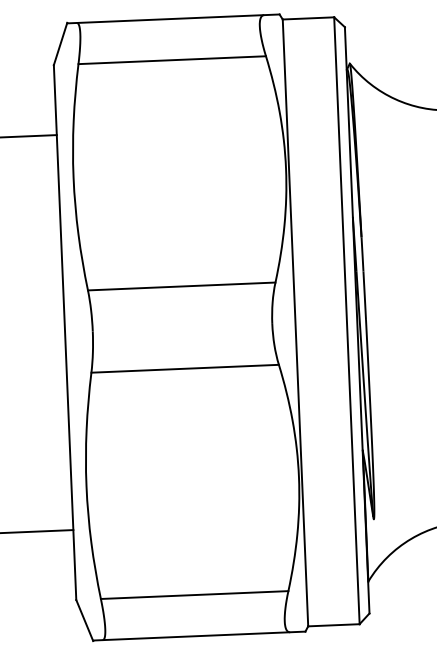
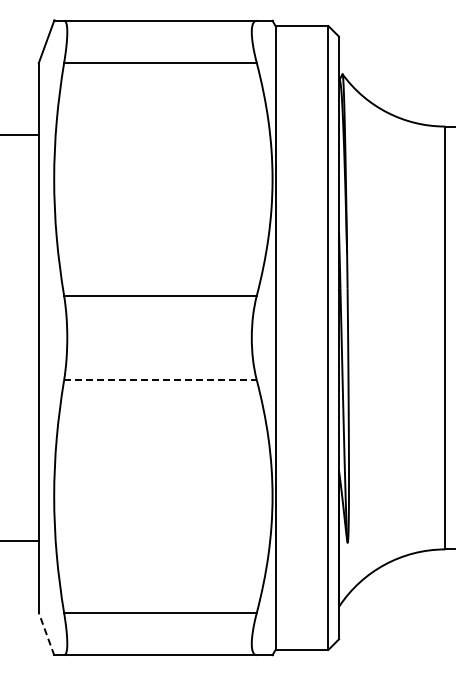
line: (185, 368) -> (160, 380), solid -> dashed
line: (84, 620) -> (46, 634), solid -> dashed

